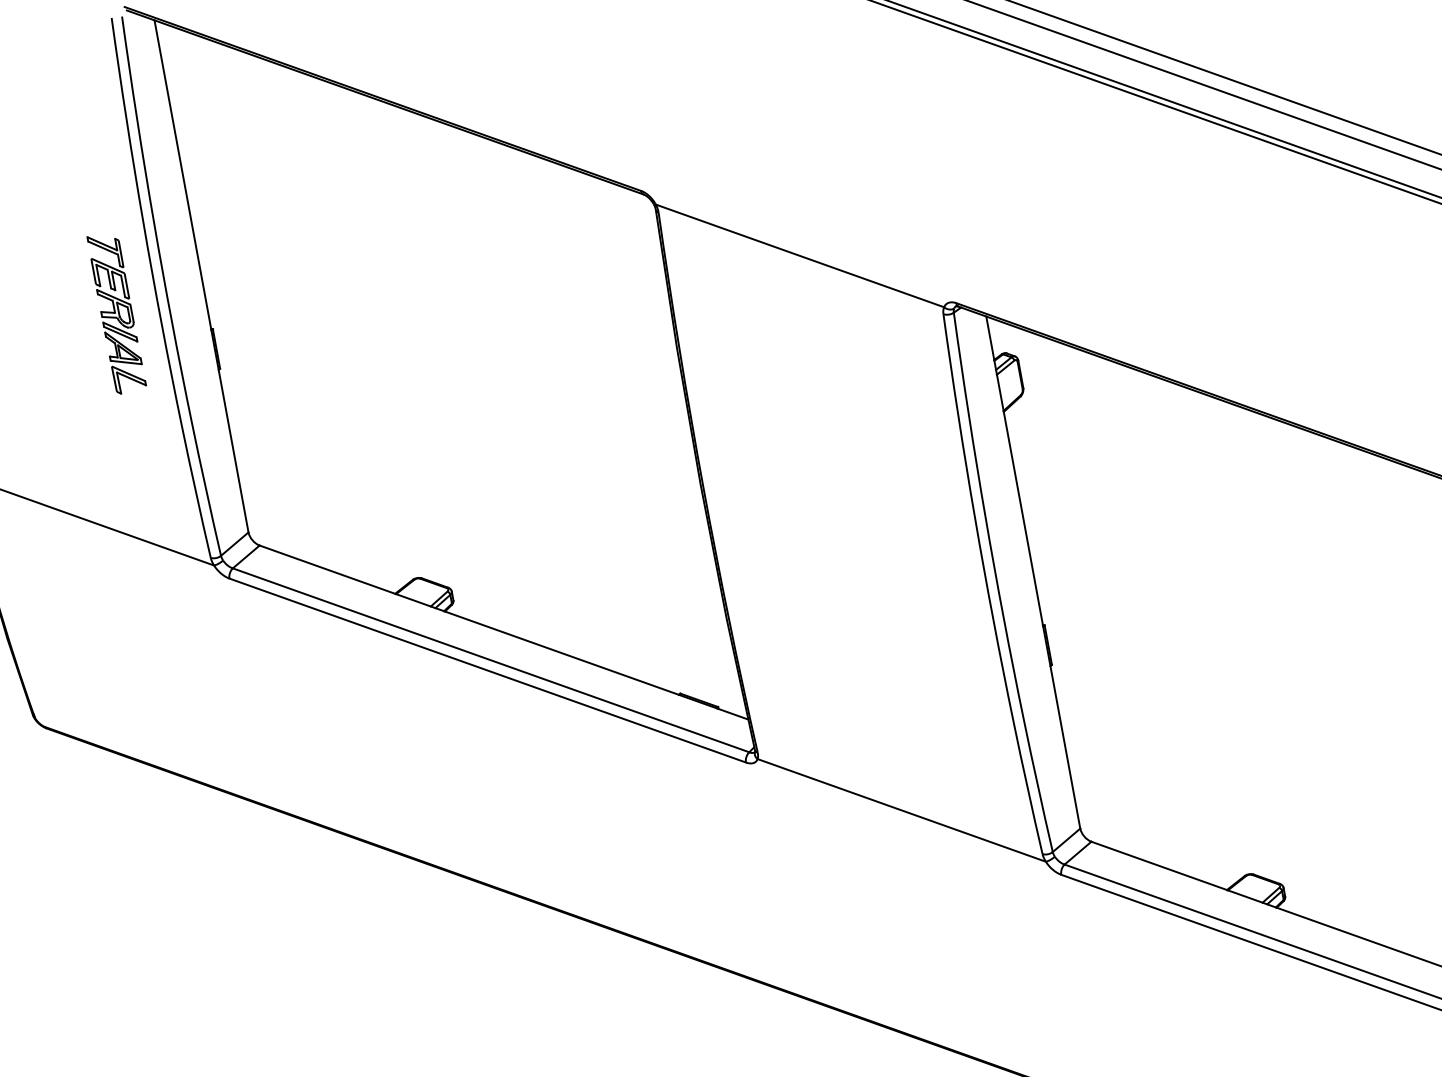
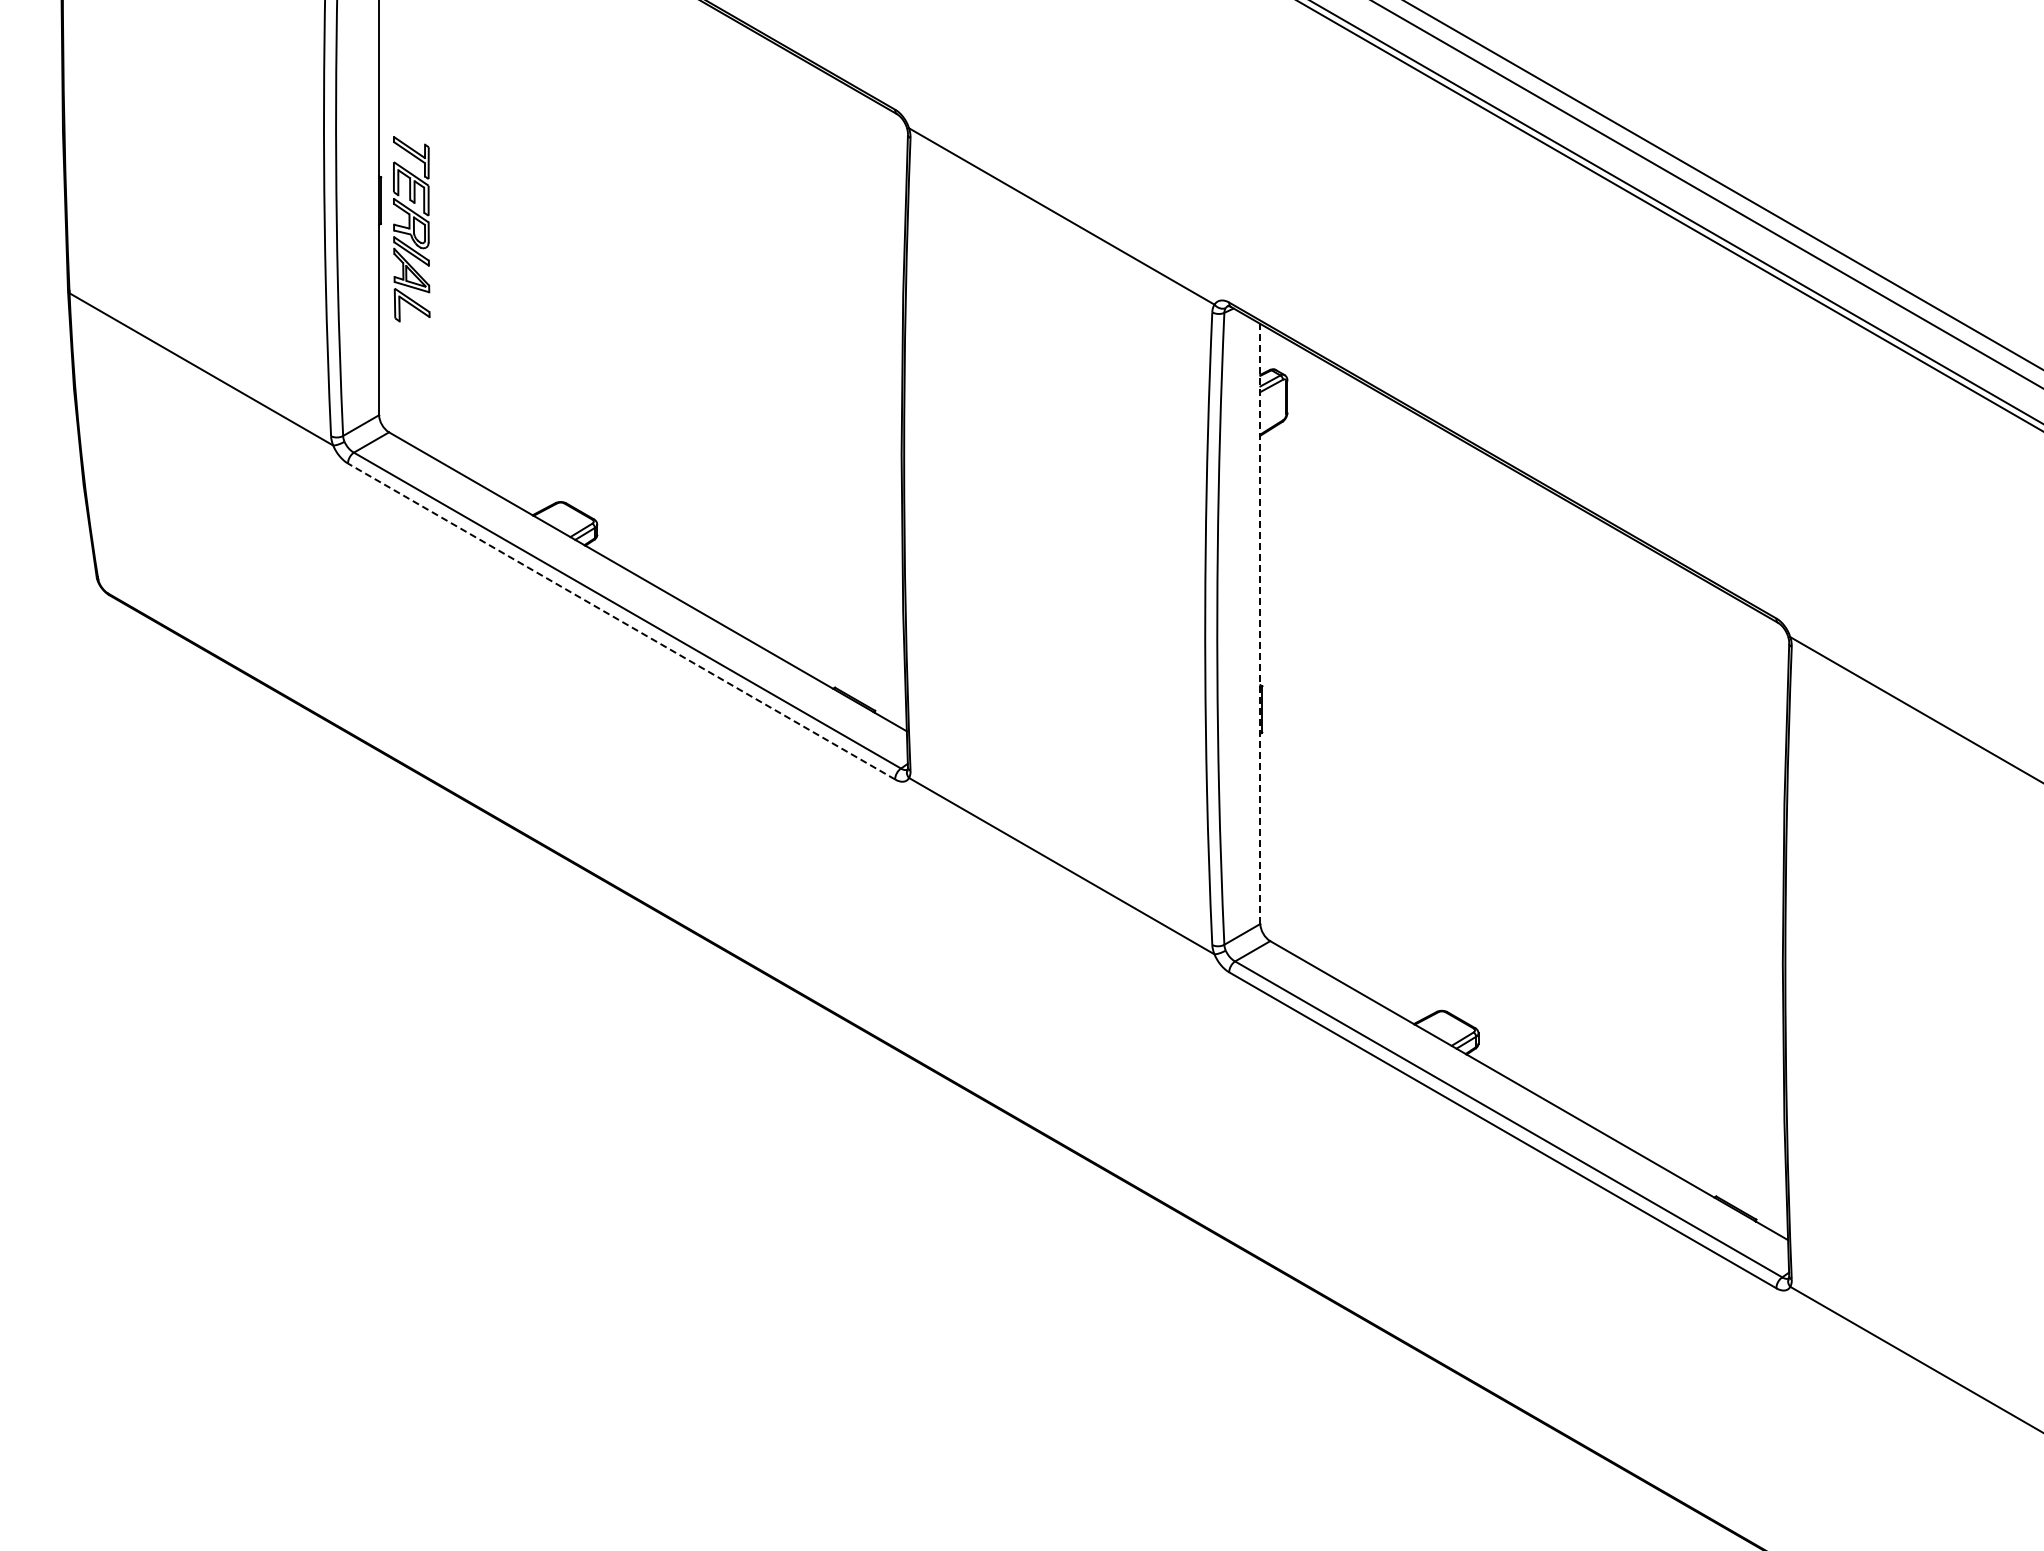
part: (116, 313) -> (411, 229), moved
line: (1033, 572) -> (1260, 623), solid -> dashed
line: (487, 670) -> (621, 621), solid -> dashed

